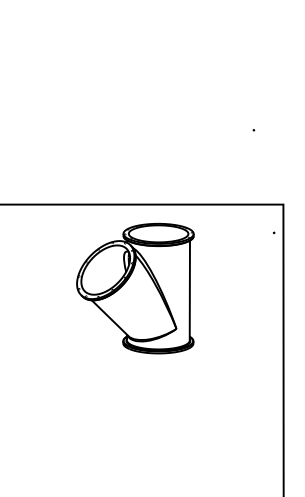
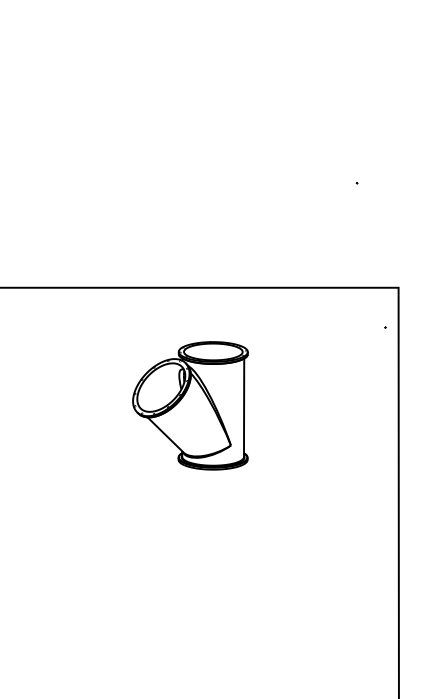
part: (135, 288) -> (190, 405), size x0.7

